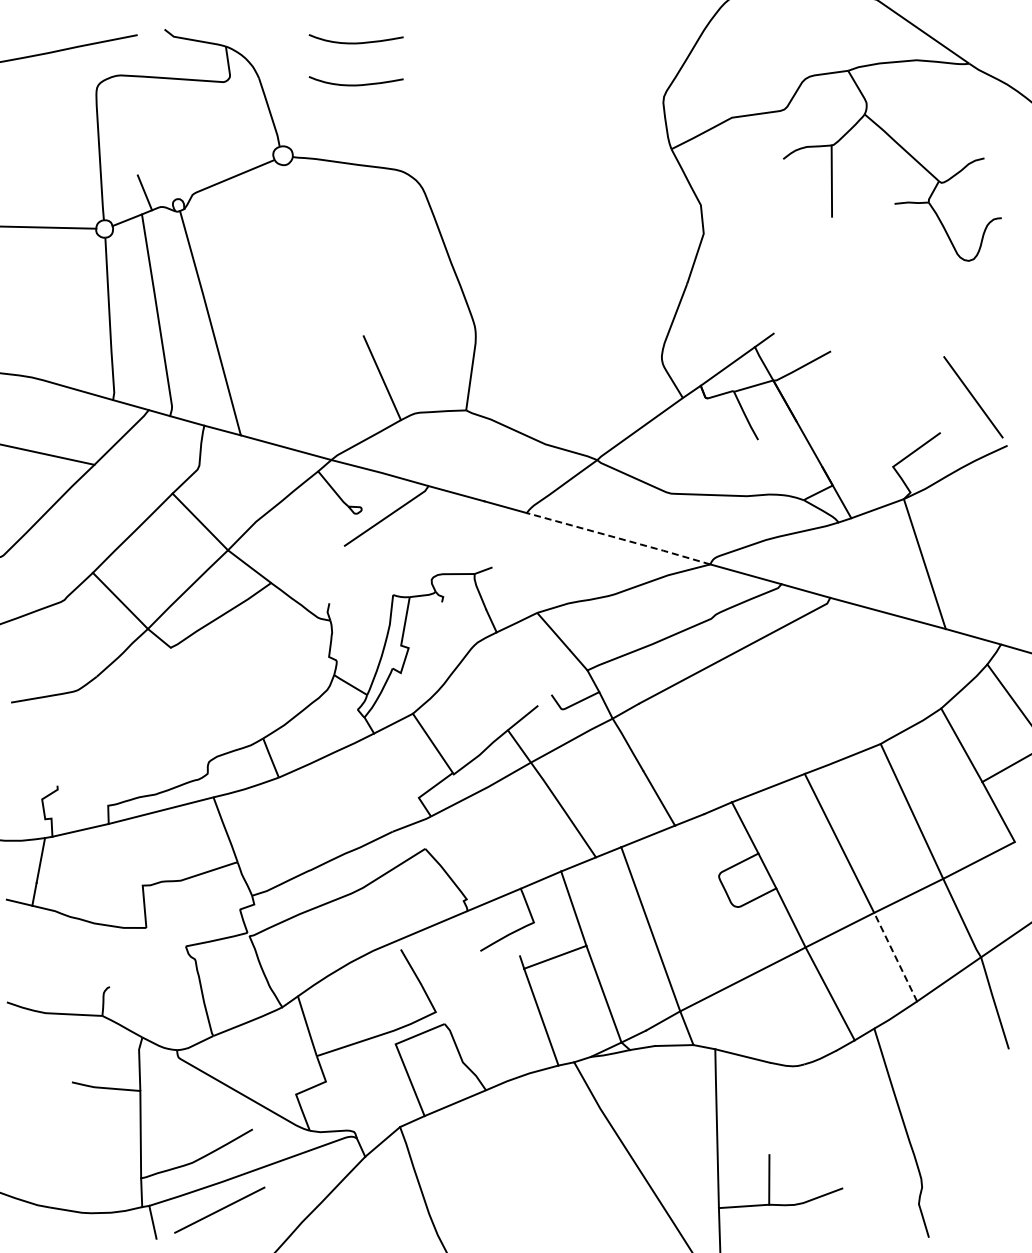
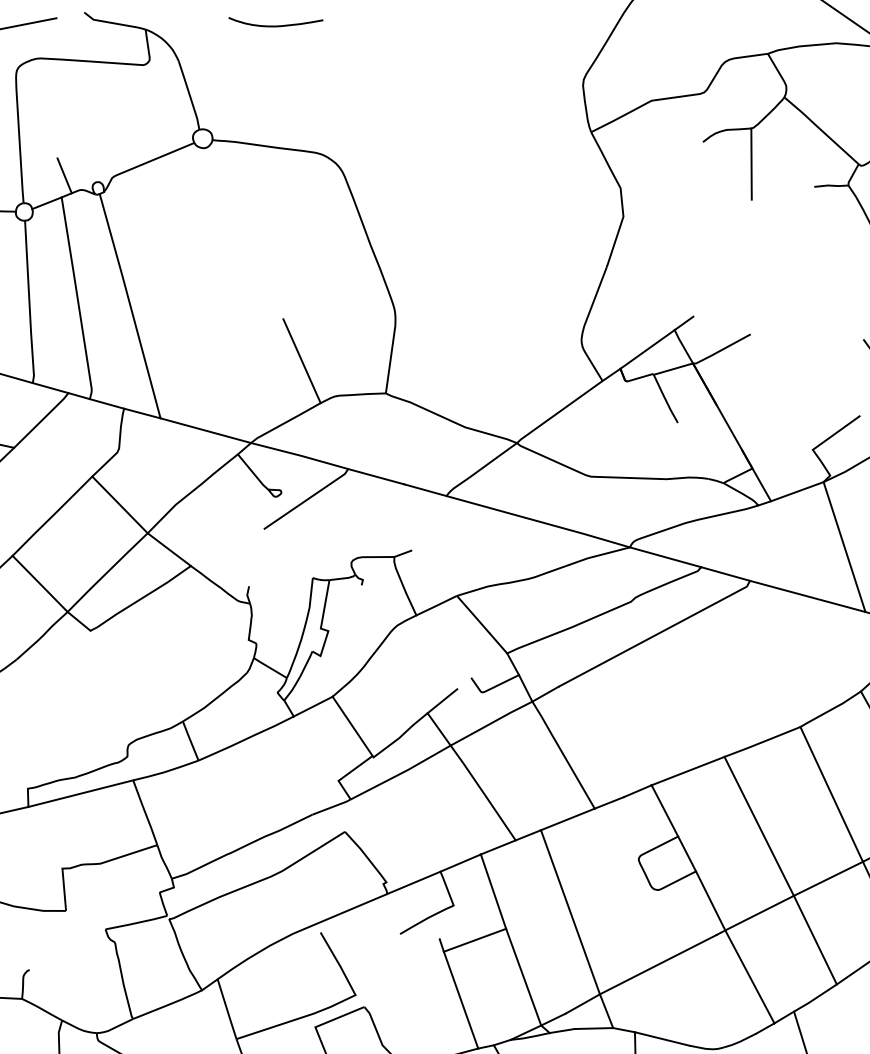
curve: (355, 84) -> (275, 67), removed
line: (619, 538) -> (539, 521), dashed -> solid
line: (895, 956) -> (815, 939), dashed -> solid

